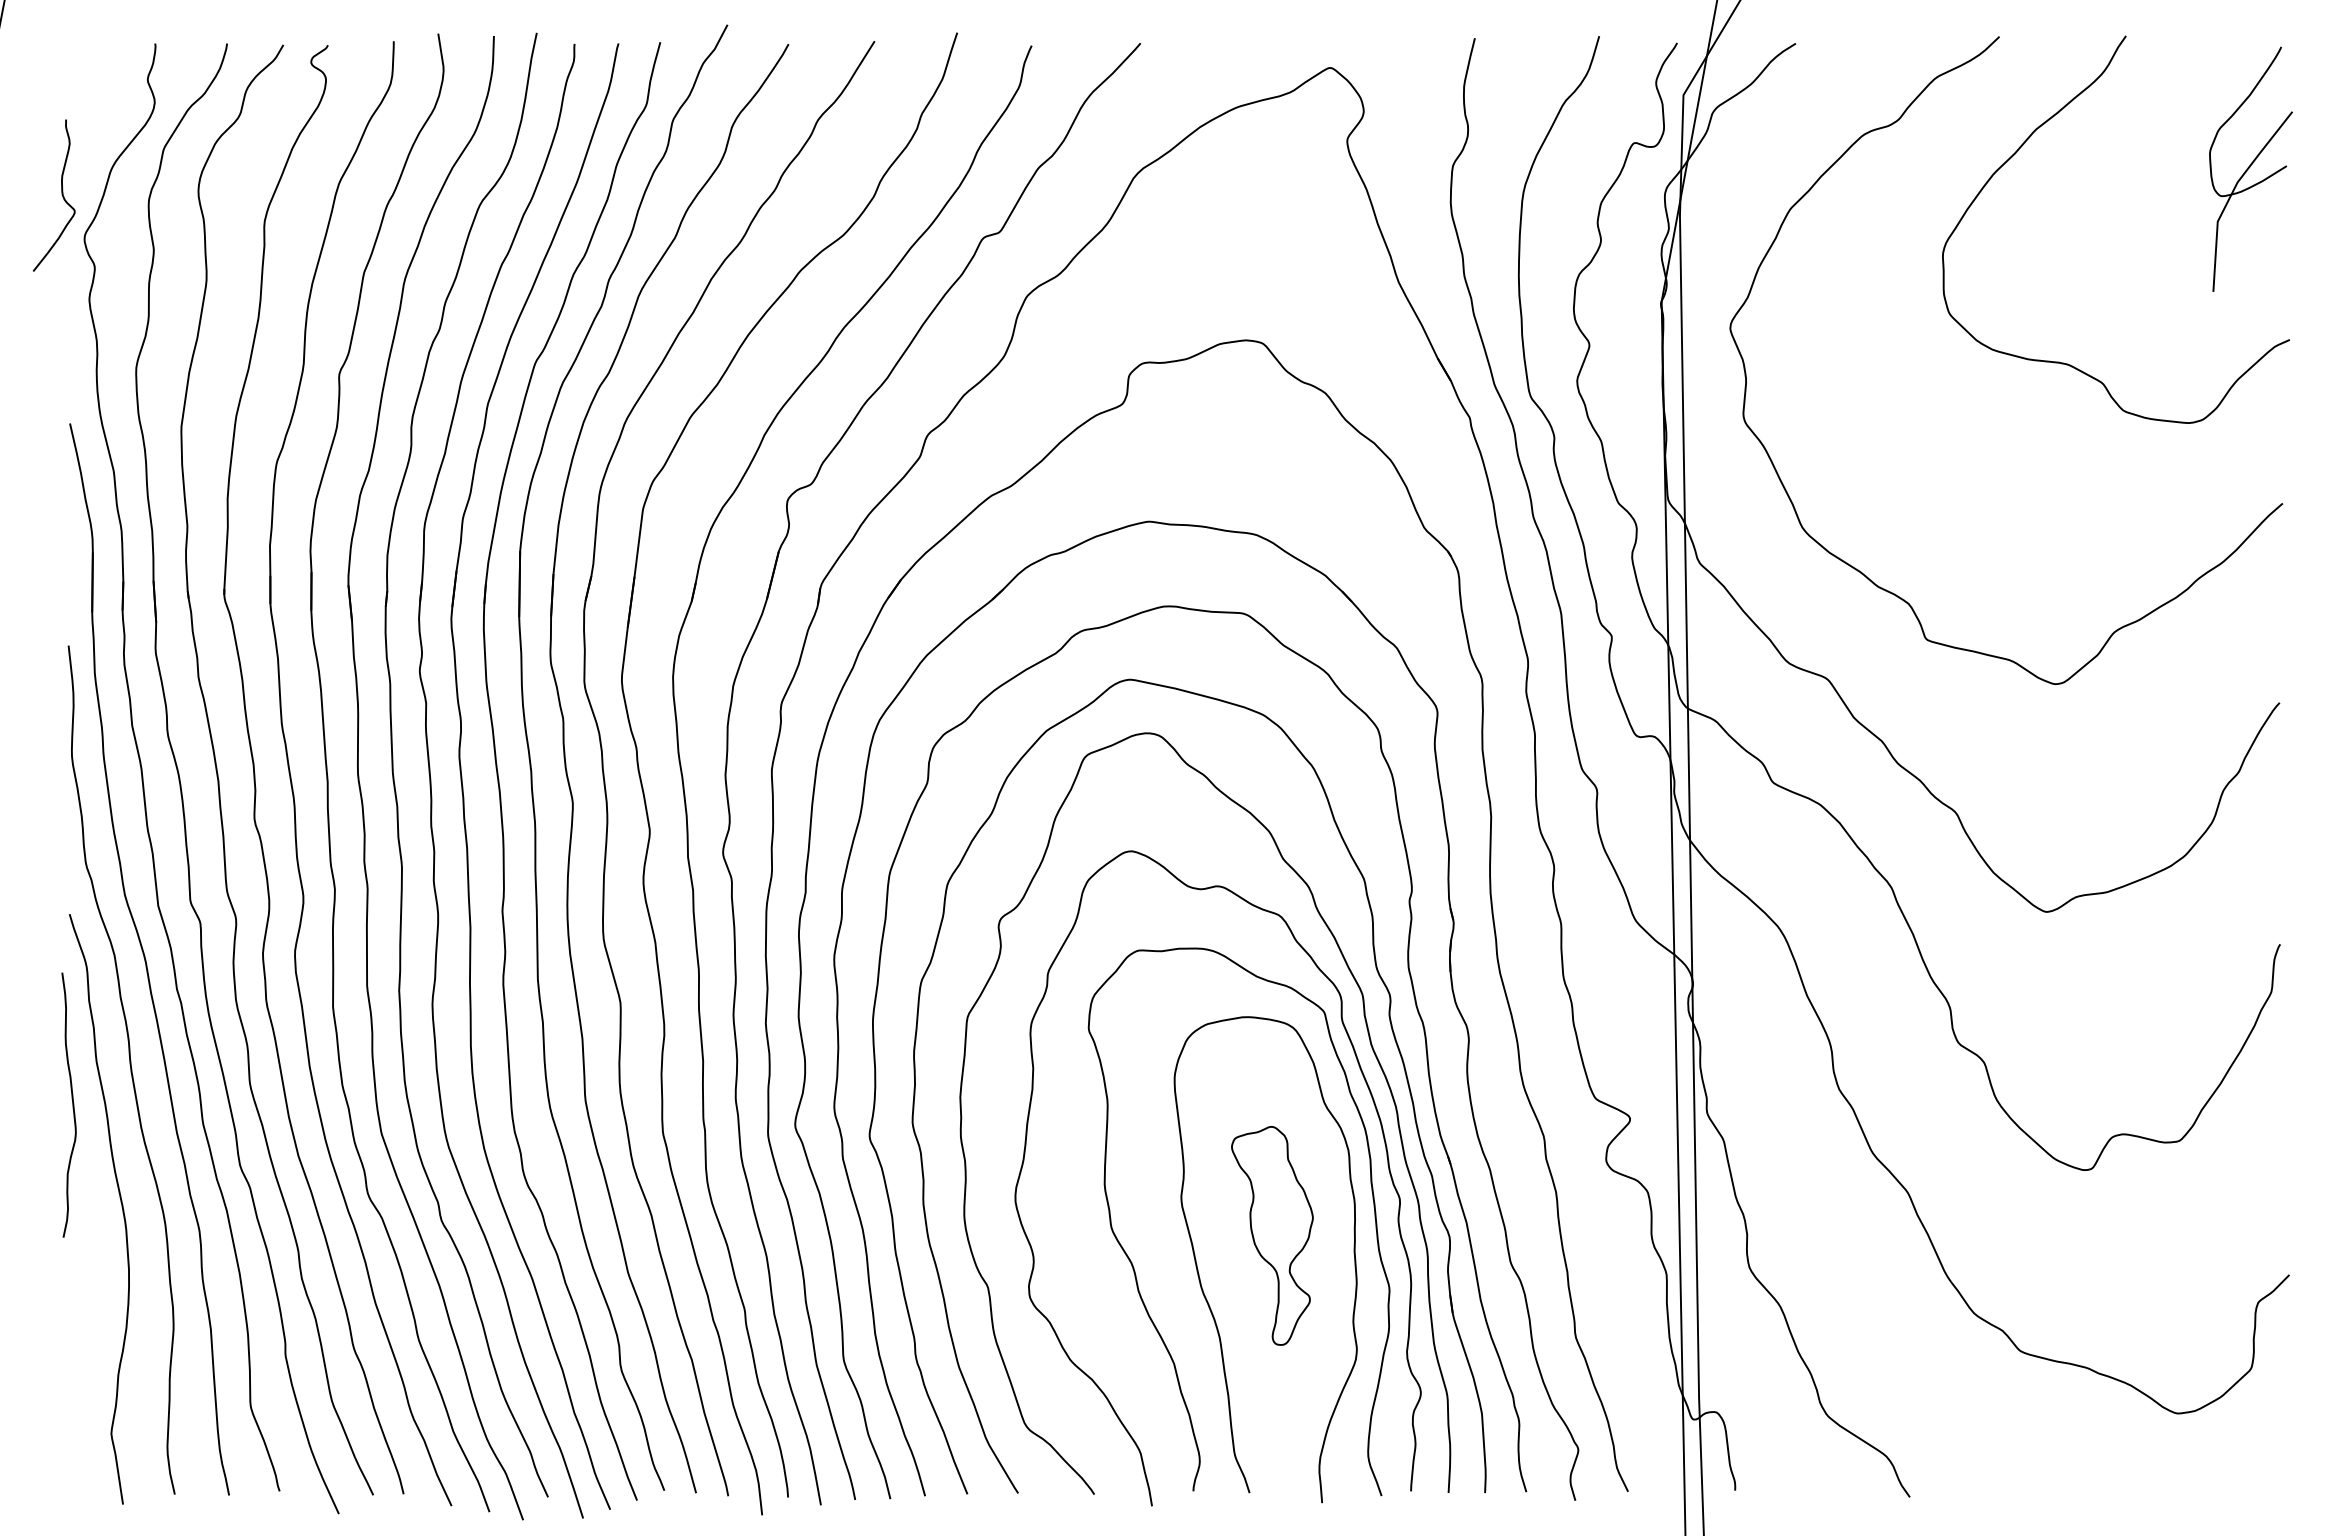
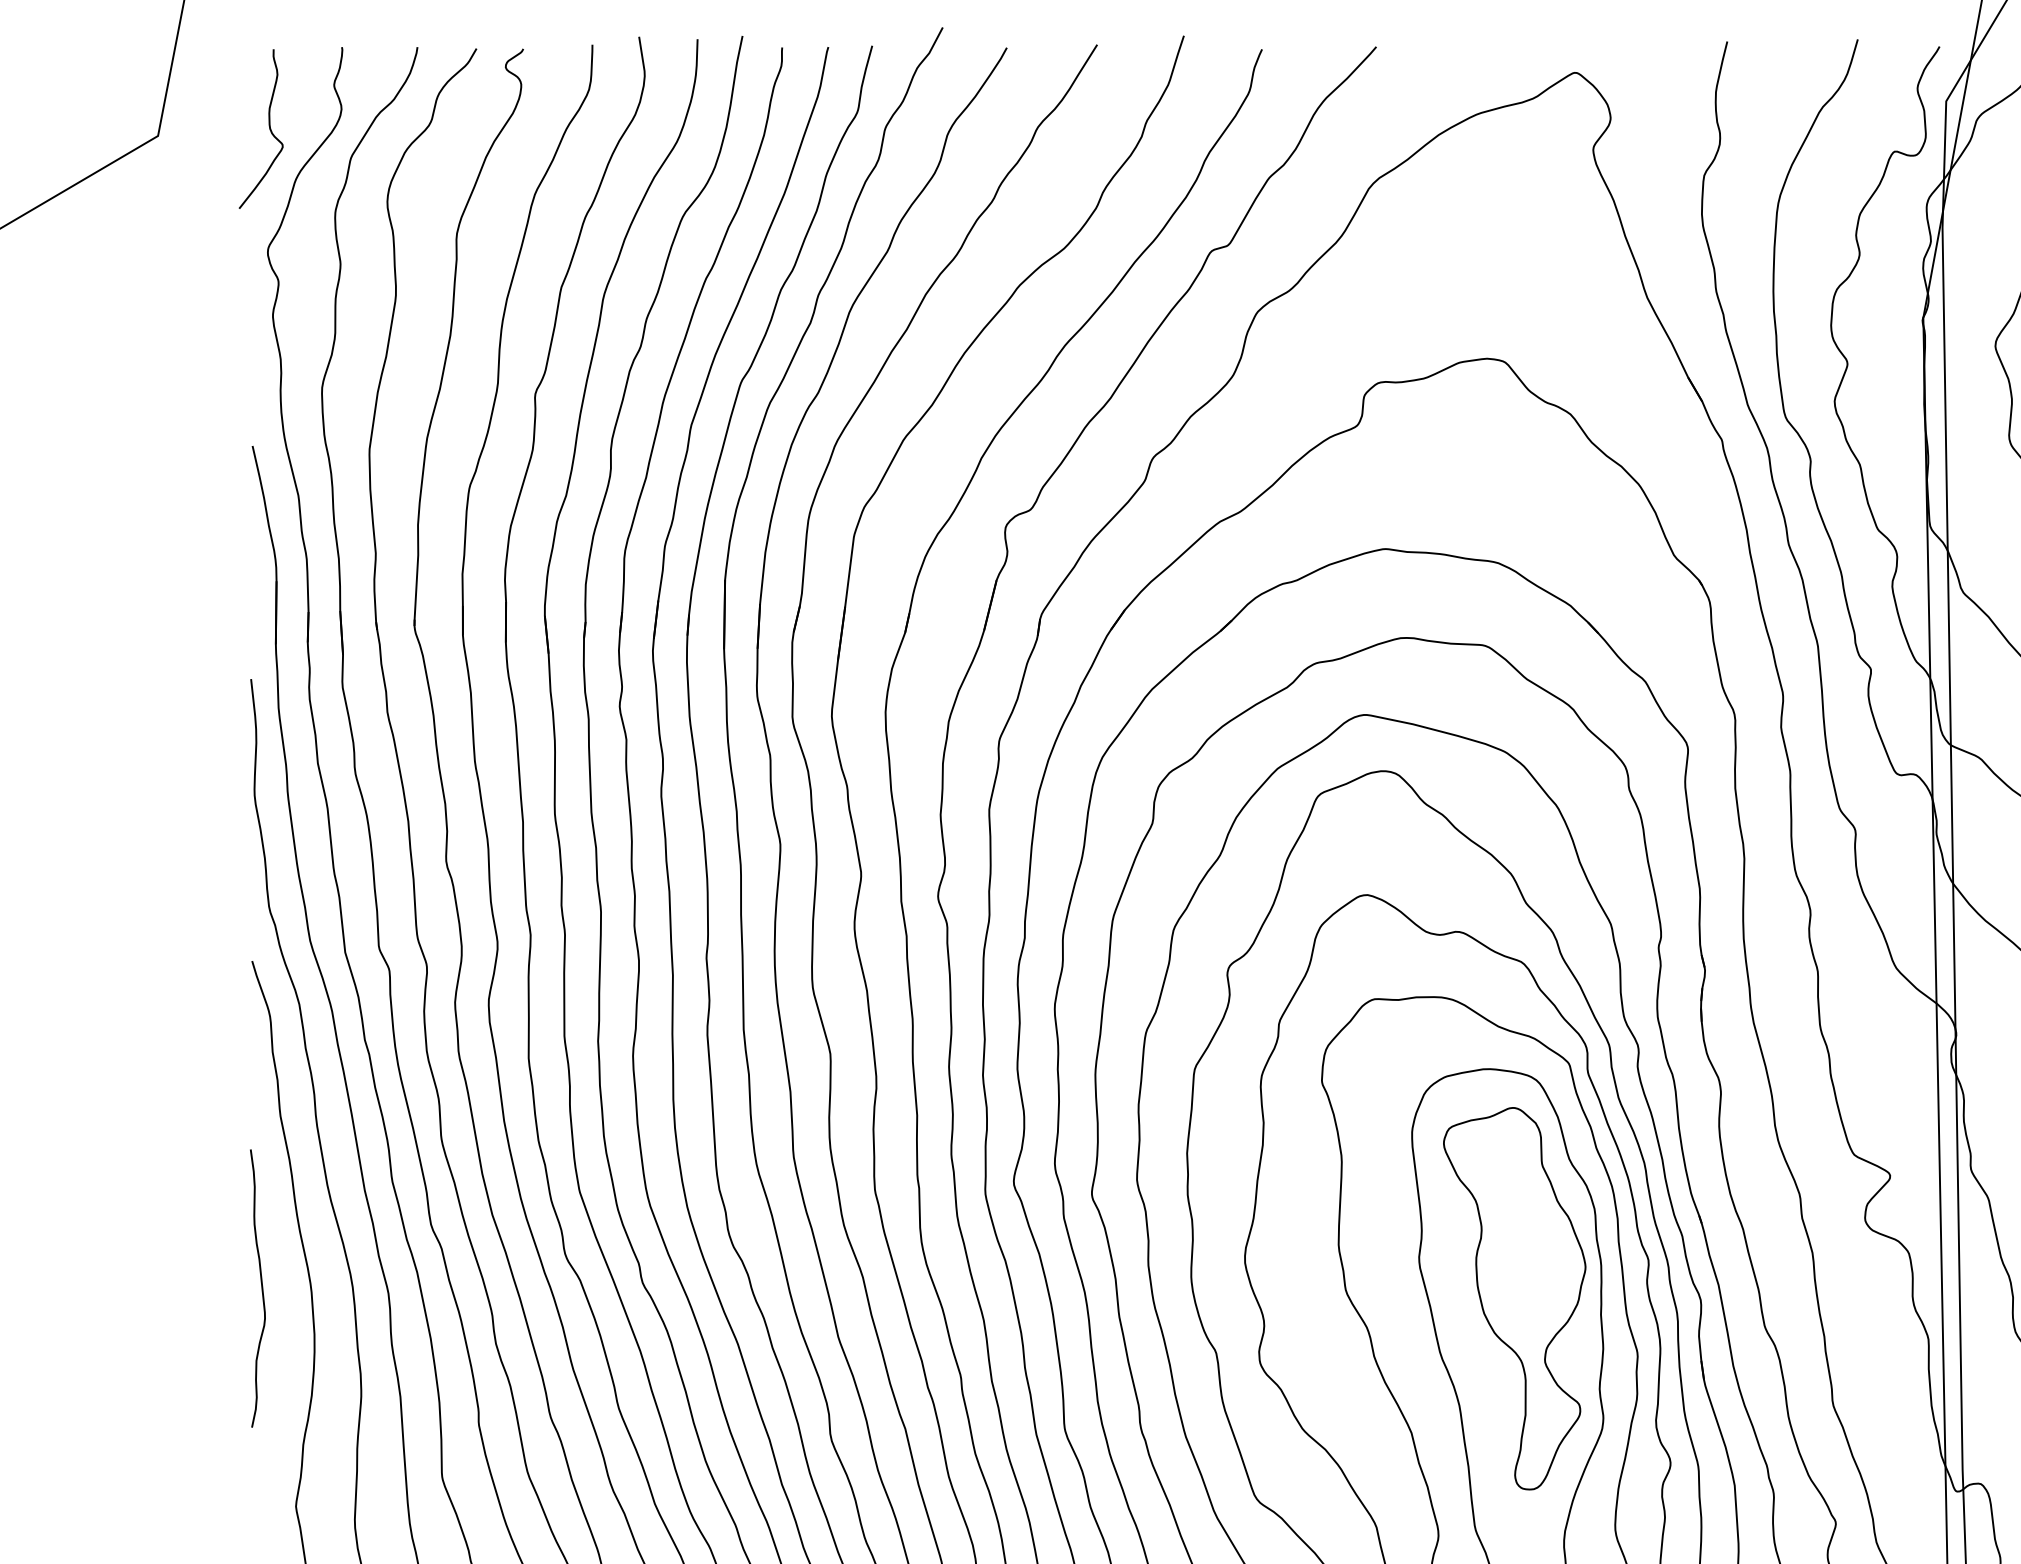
curve: (61, 195) -> (268, 128), moved
curve: (72, 1104) -> (261, 1287), moved
part: (1272, 1235) -> (1514, 1298), size x1.67

